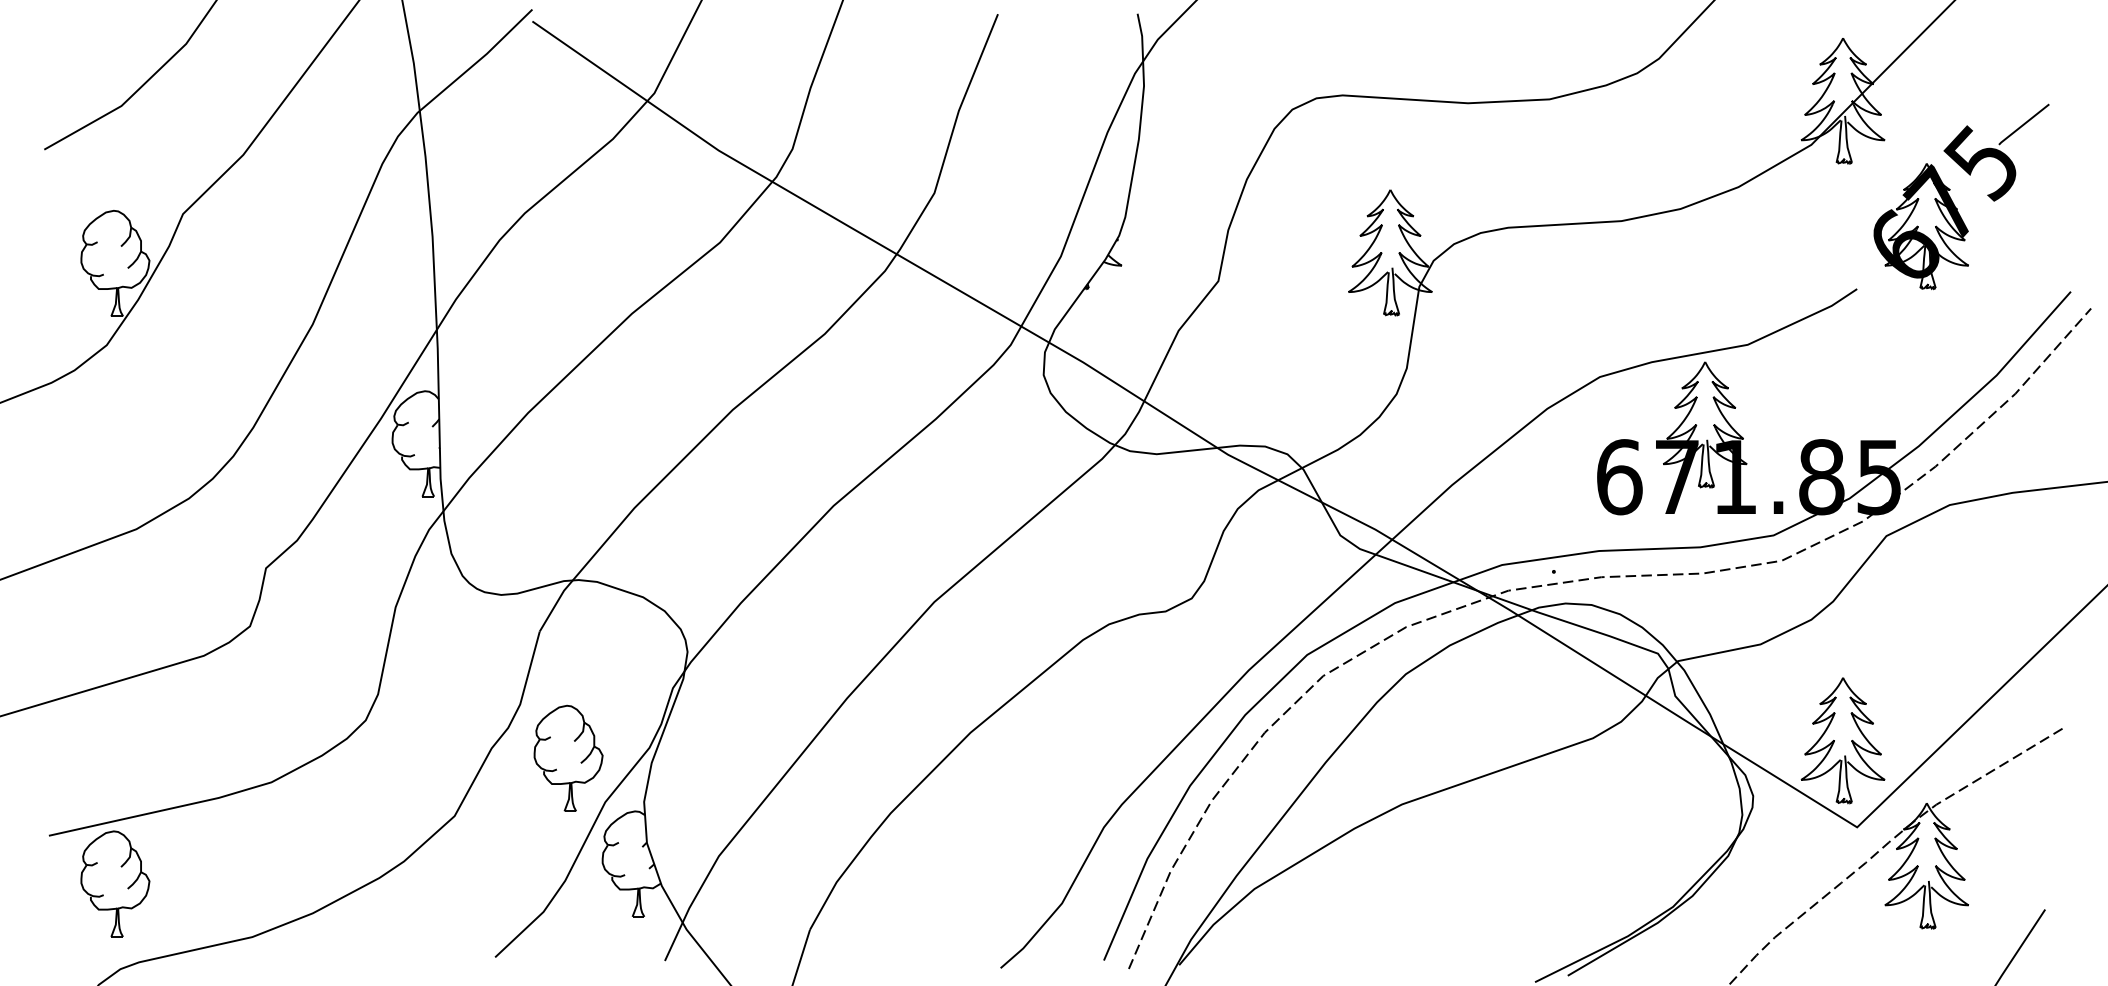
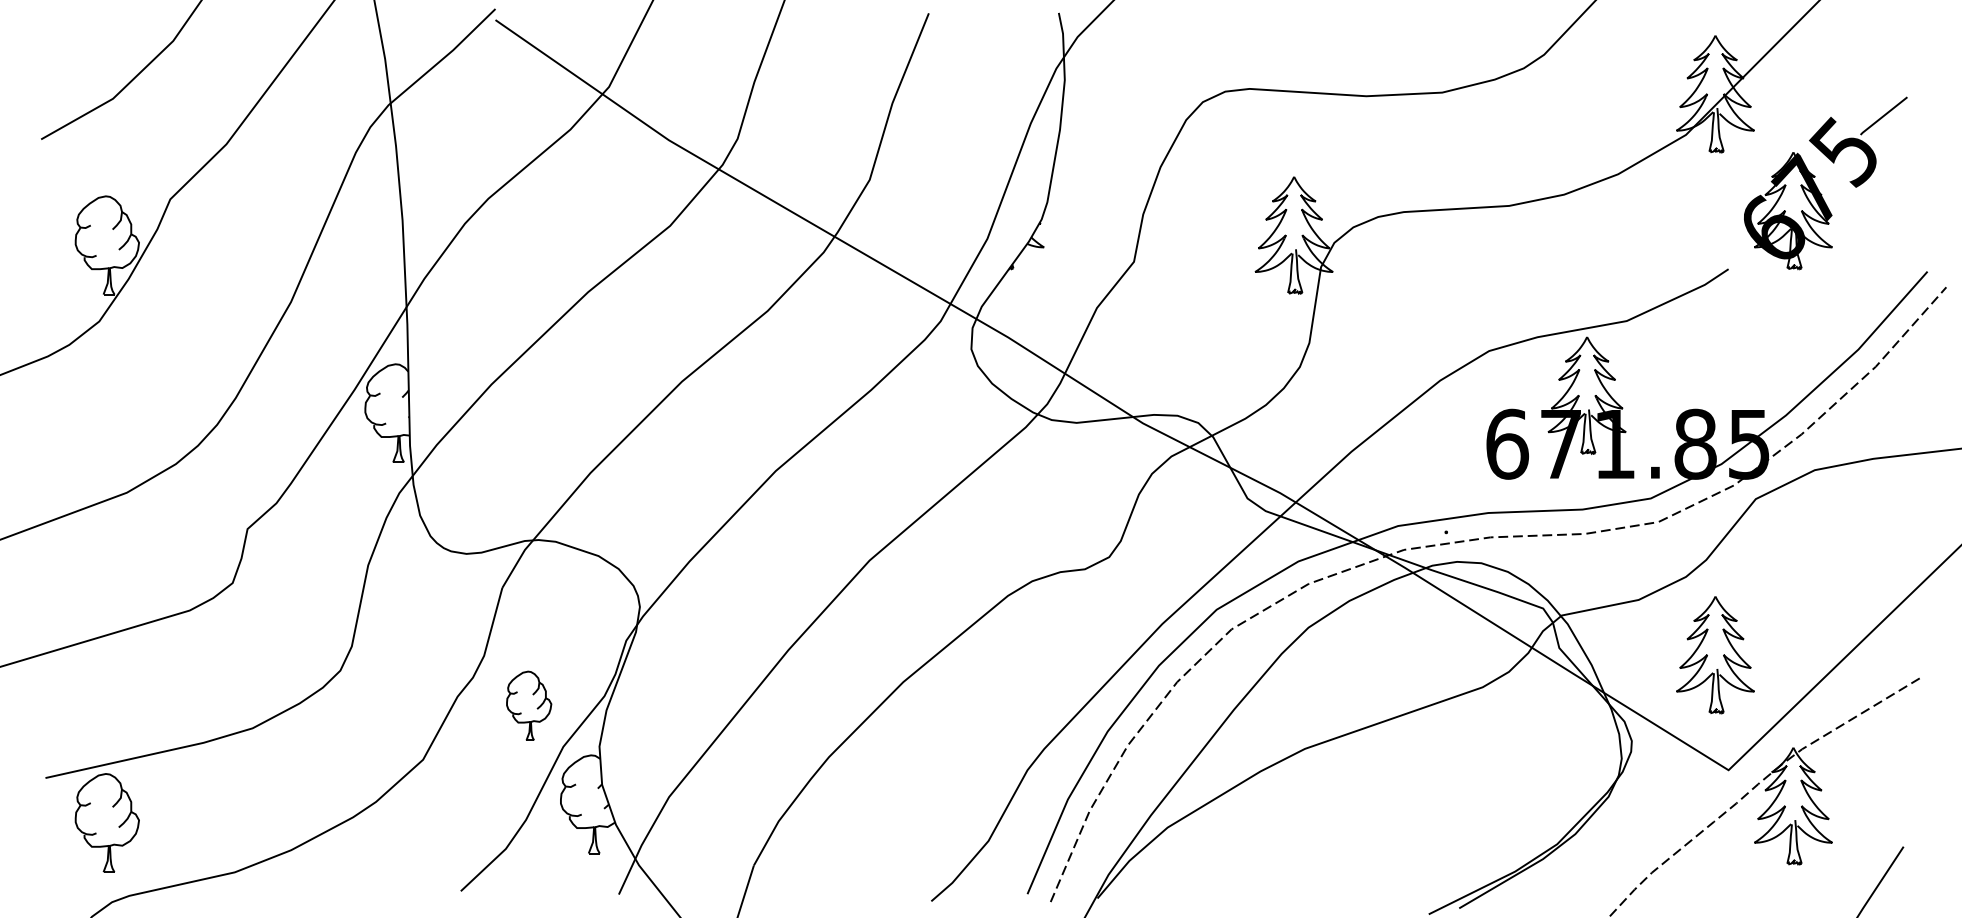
part: (1842, 740) -> (1714, 654), moved
part: (568, 757) -> (529, 705), size x0.7

